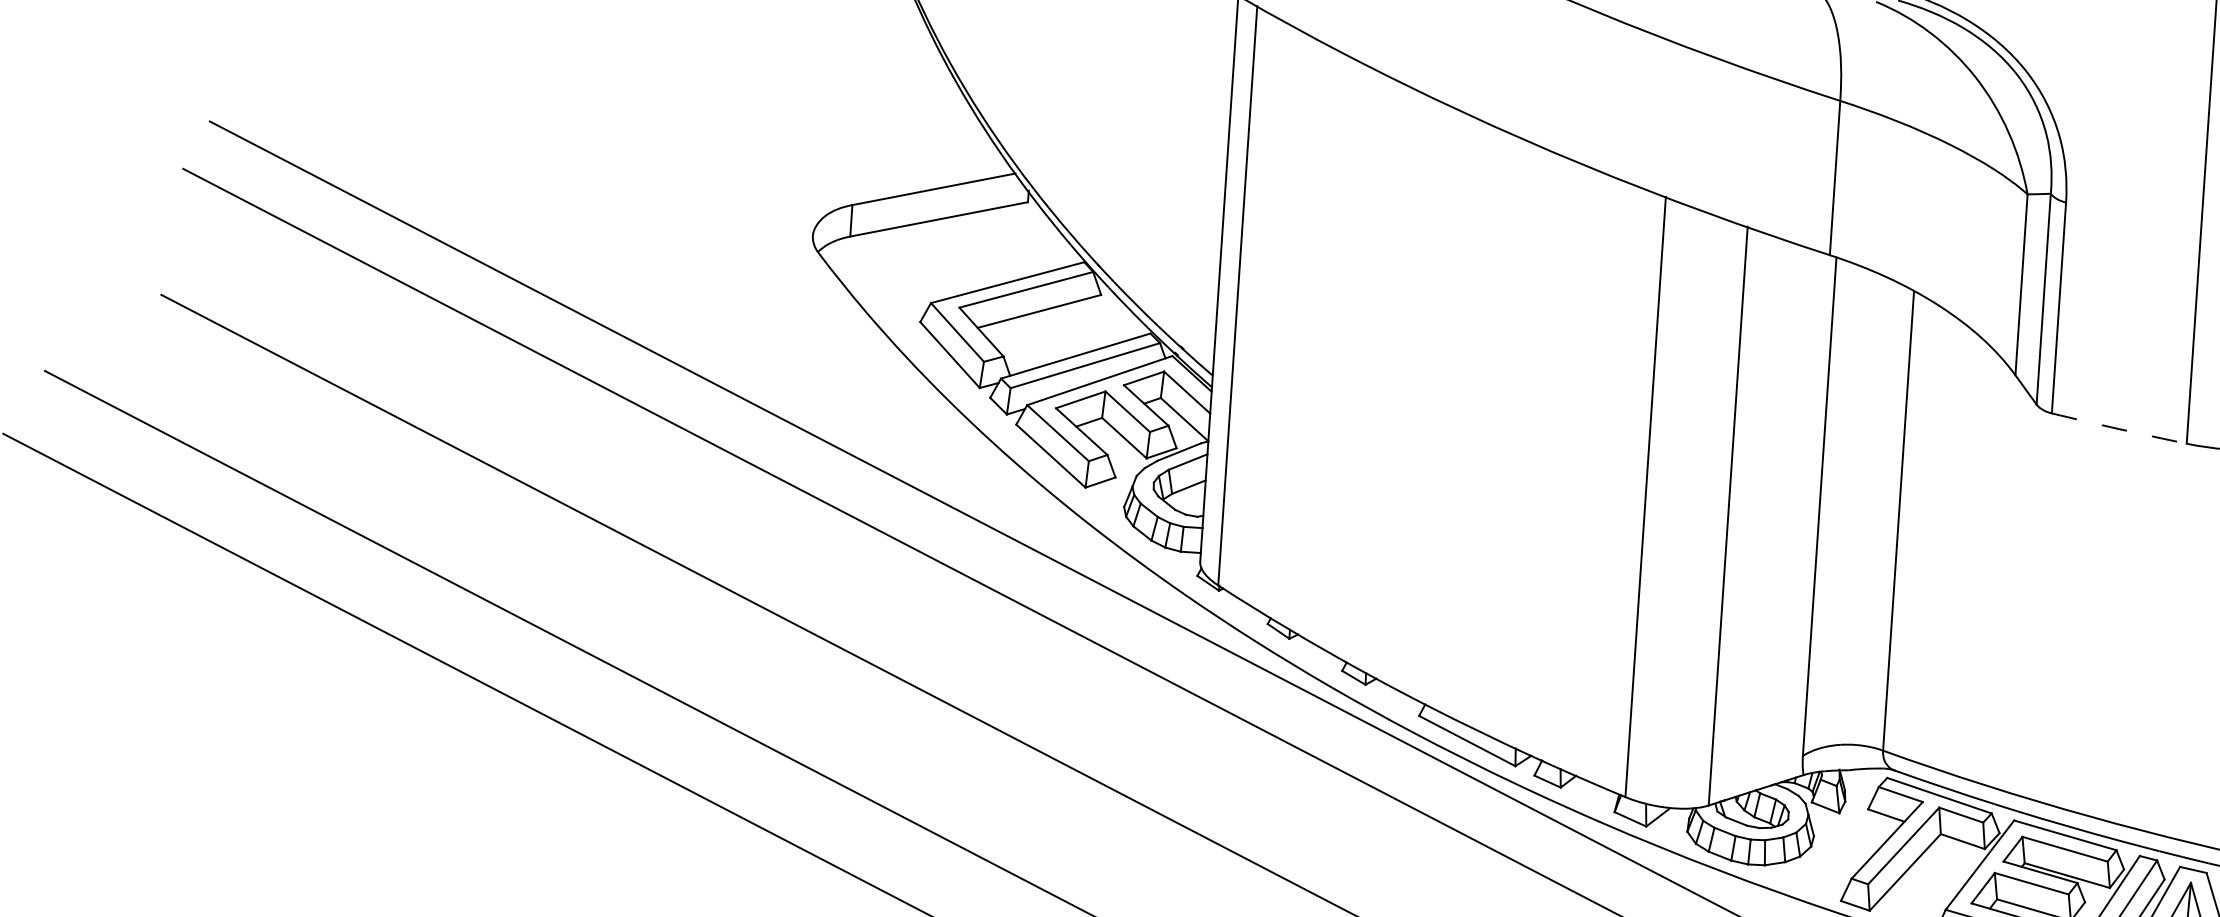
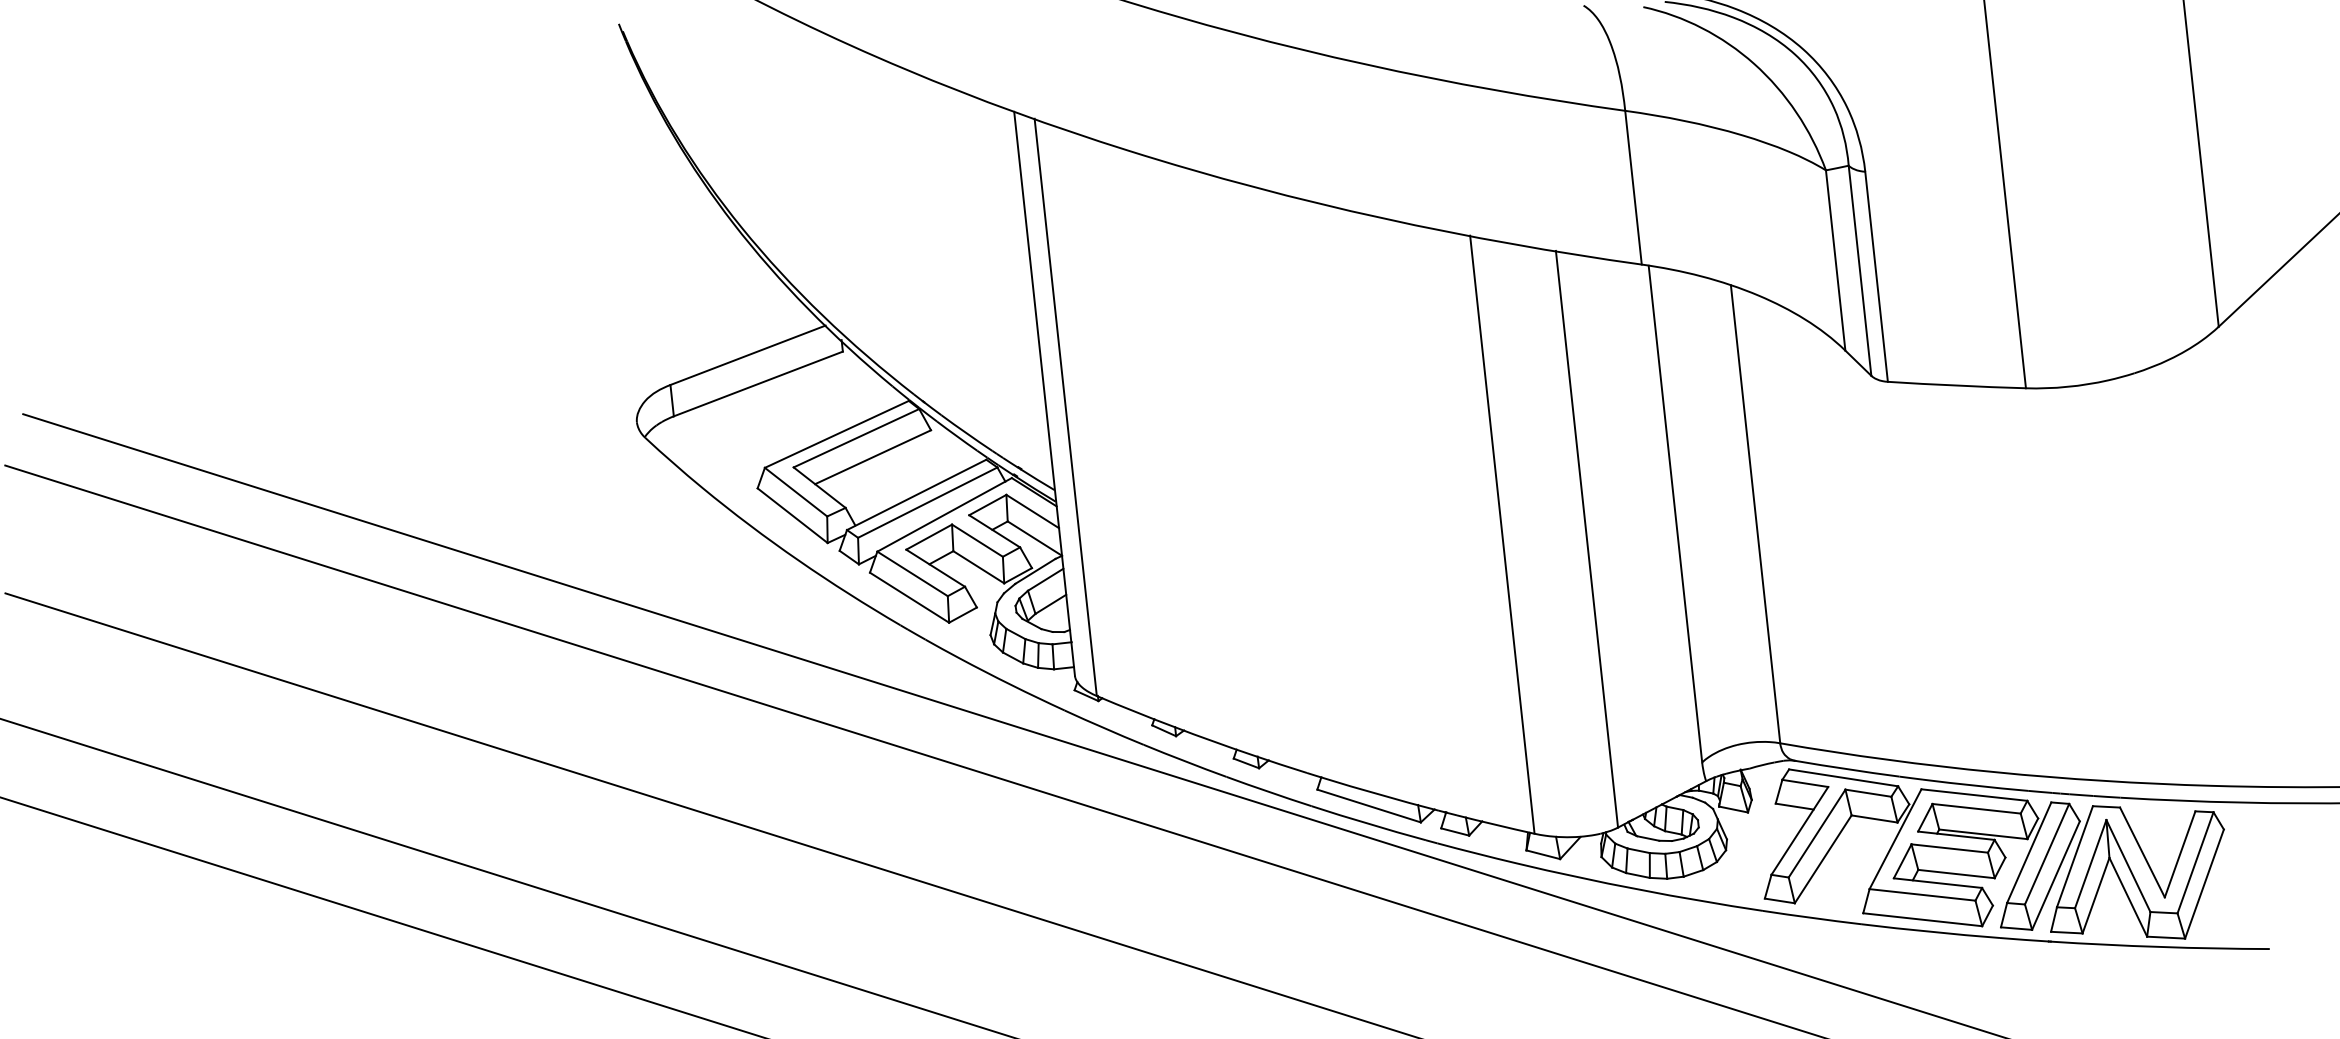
arc: (2118, 428) -> (1956, 385), dashed -> solid

